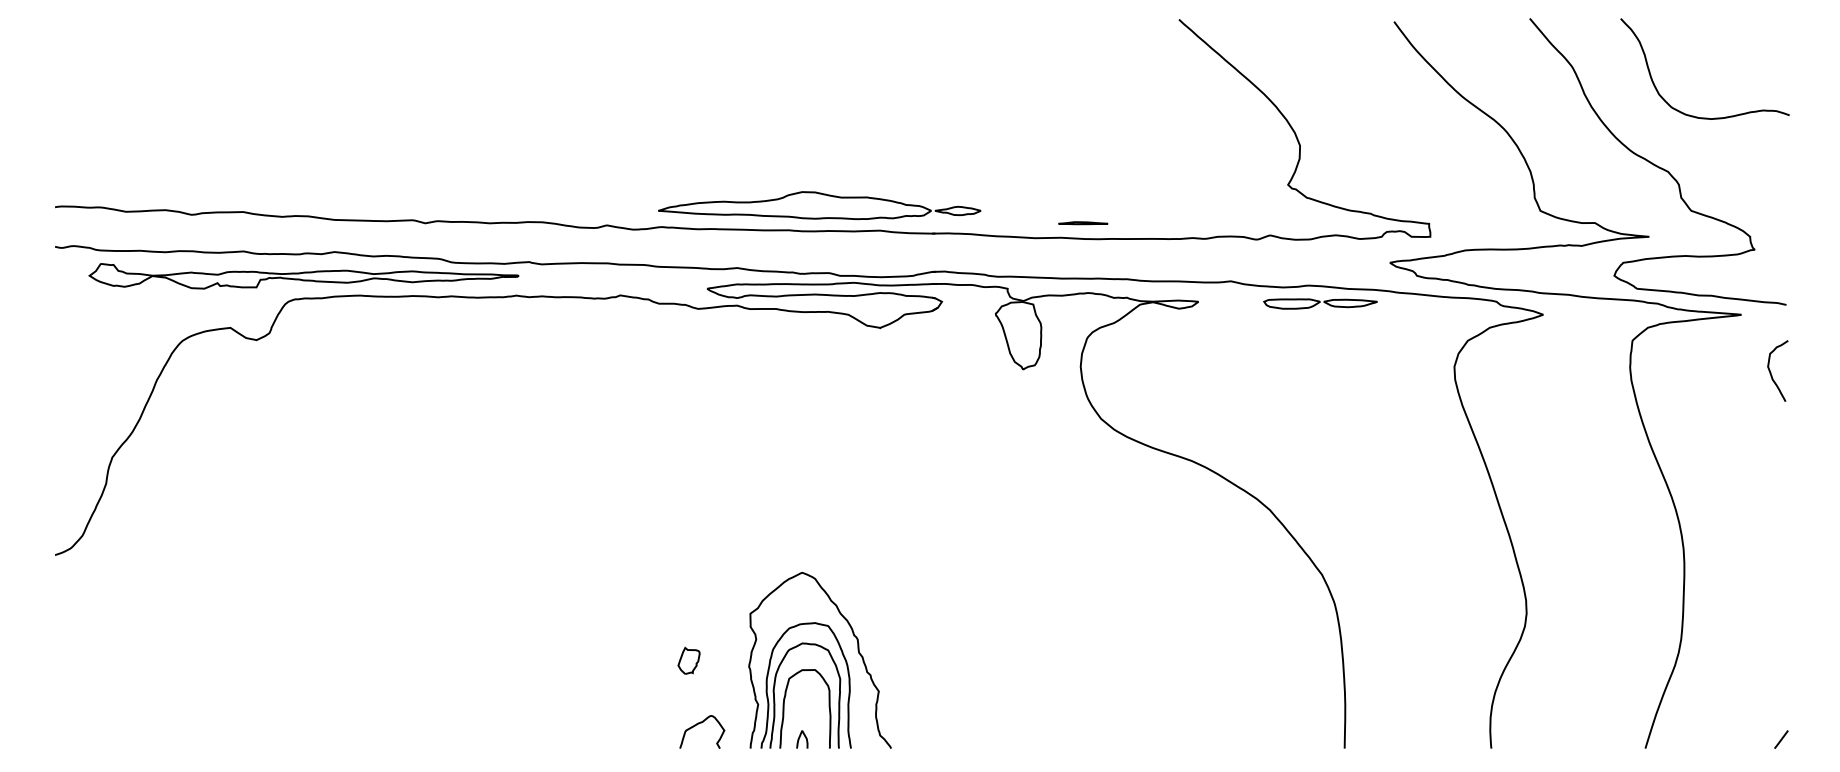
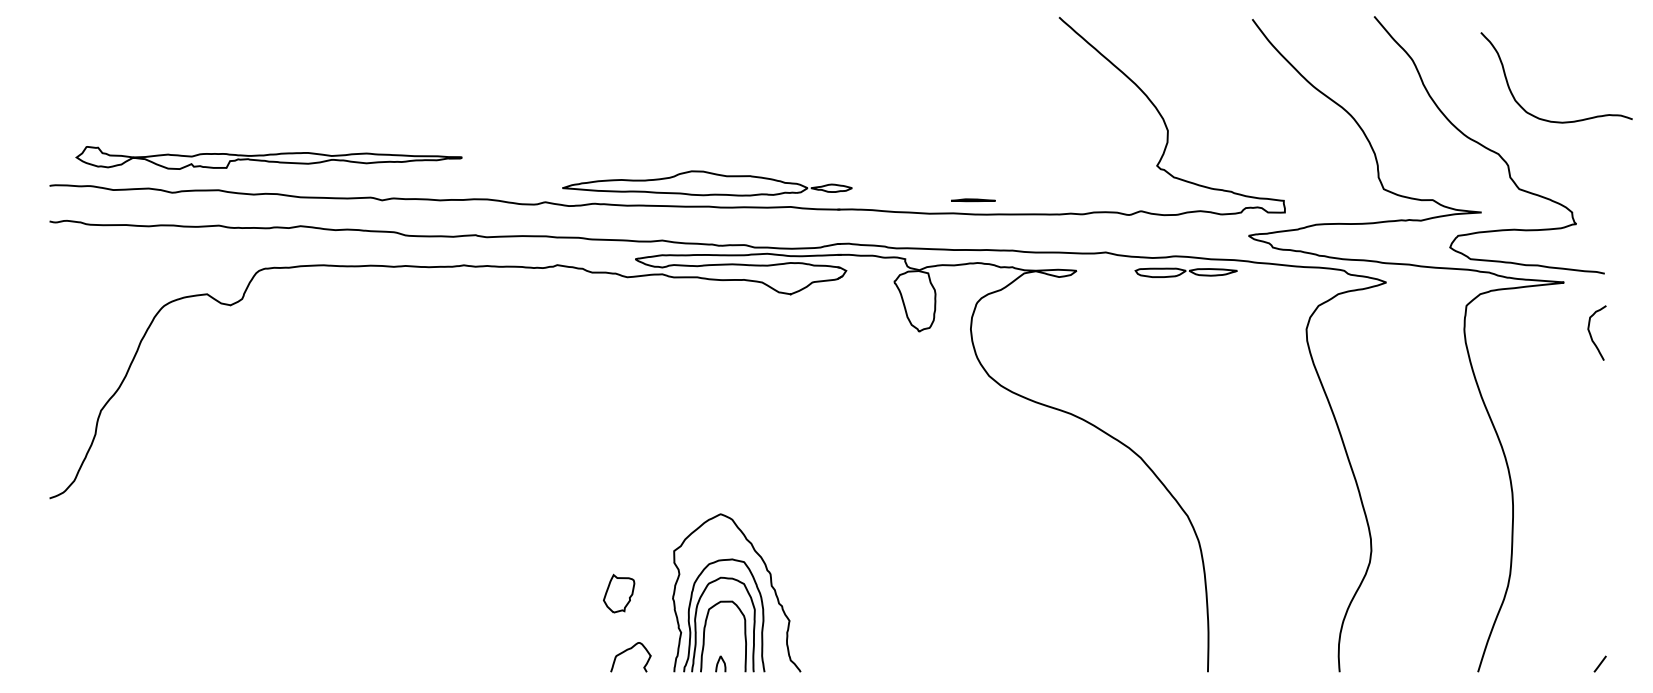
curve: (1693, 115) -> (1546, 119), moved
part: (819, 205) -> (707, 183), moved
part: (303, 275) -> (268, 157), moved
part: (688, 659) -> (618, 592), size x1.6

